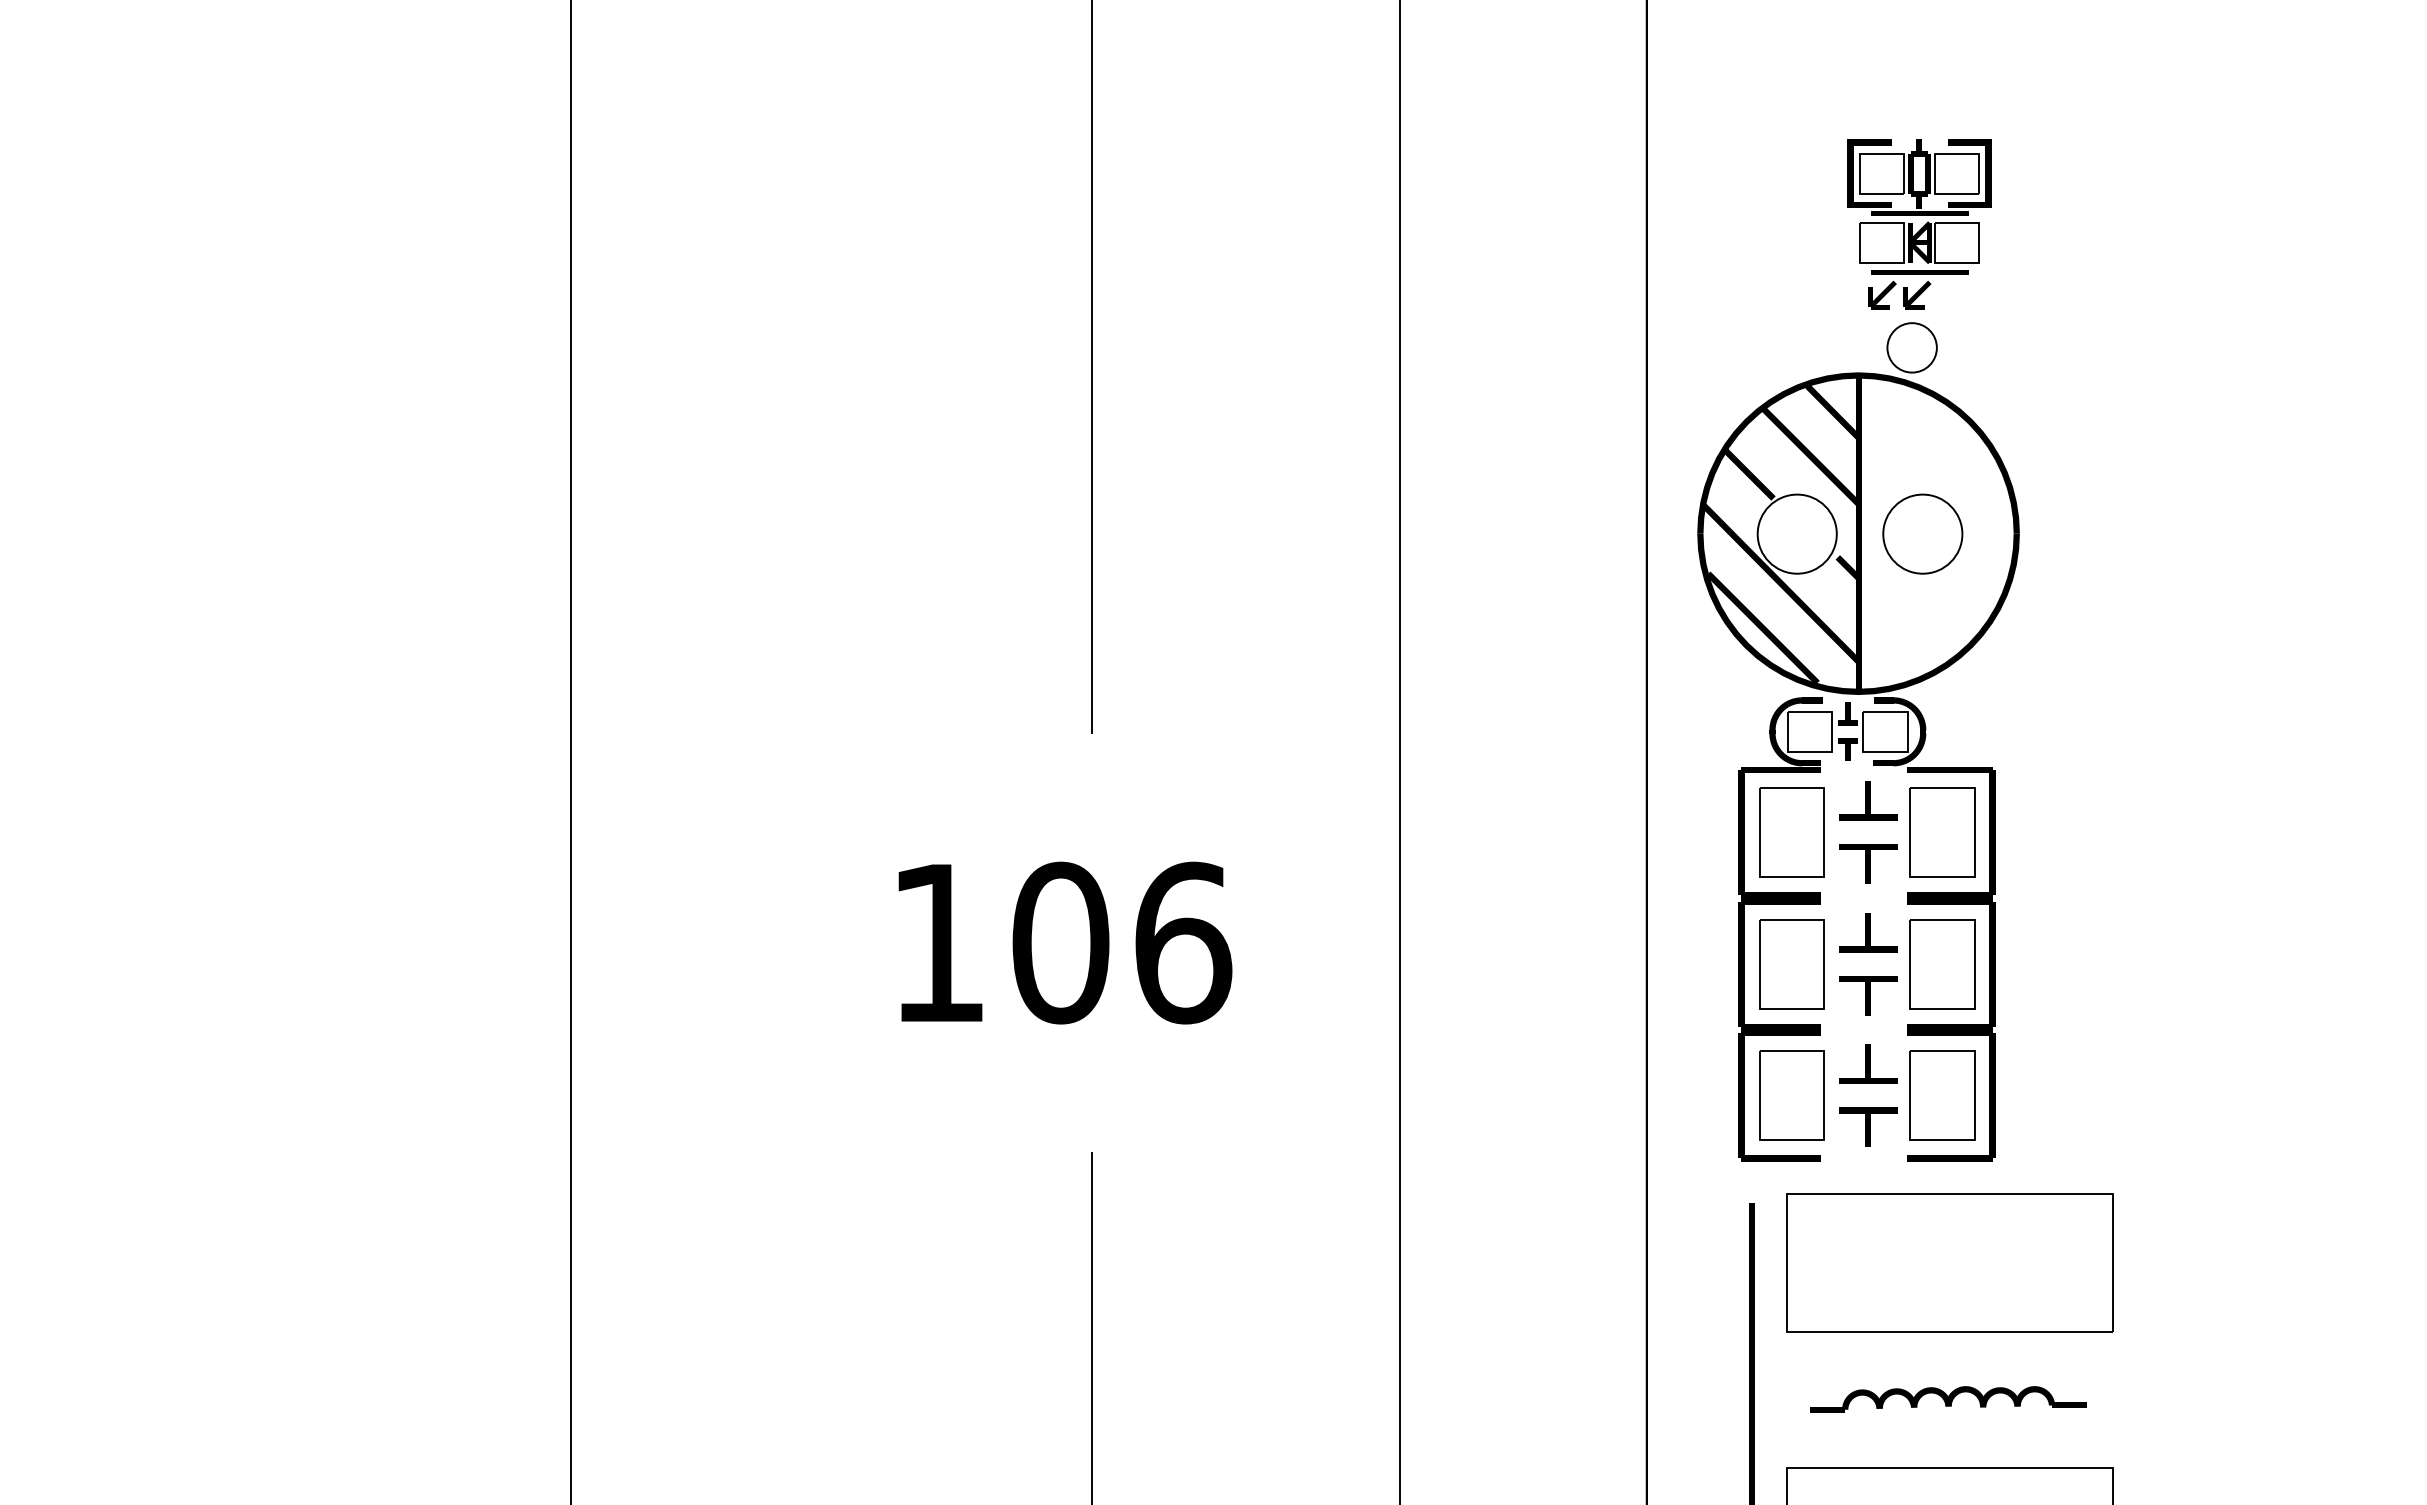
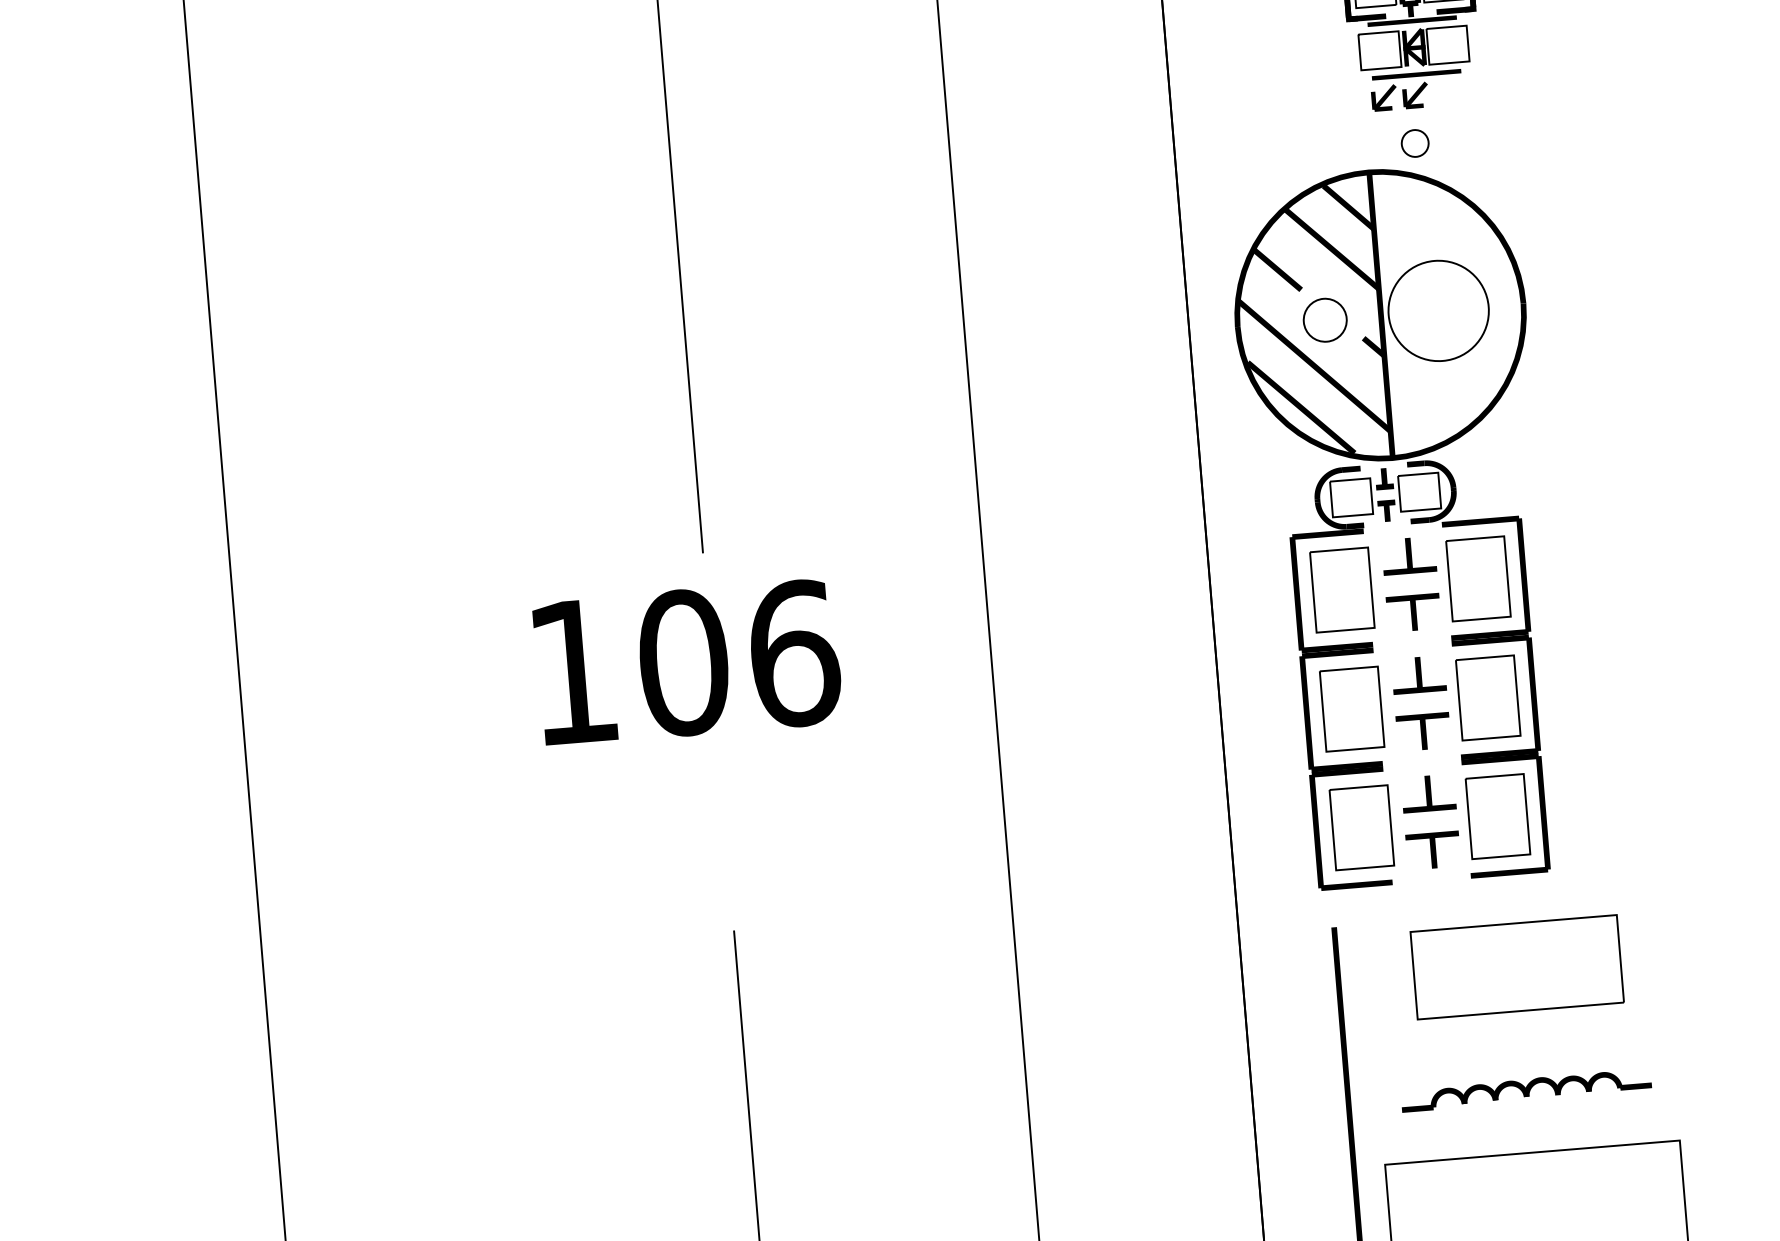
circle: (1911, 347) -> (1414, 143), size x0.6
circle: (1796, 533) -> (1324, 319), size x0.6
circle: (1922, 533) -> (1438, 310), size x1.4
text: (1065, 942) -> (688, 662), moved
part: (1949, 1262) -> (1516, 966), size x0.7

